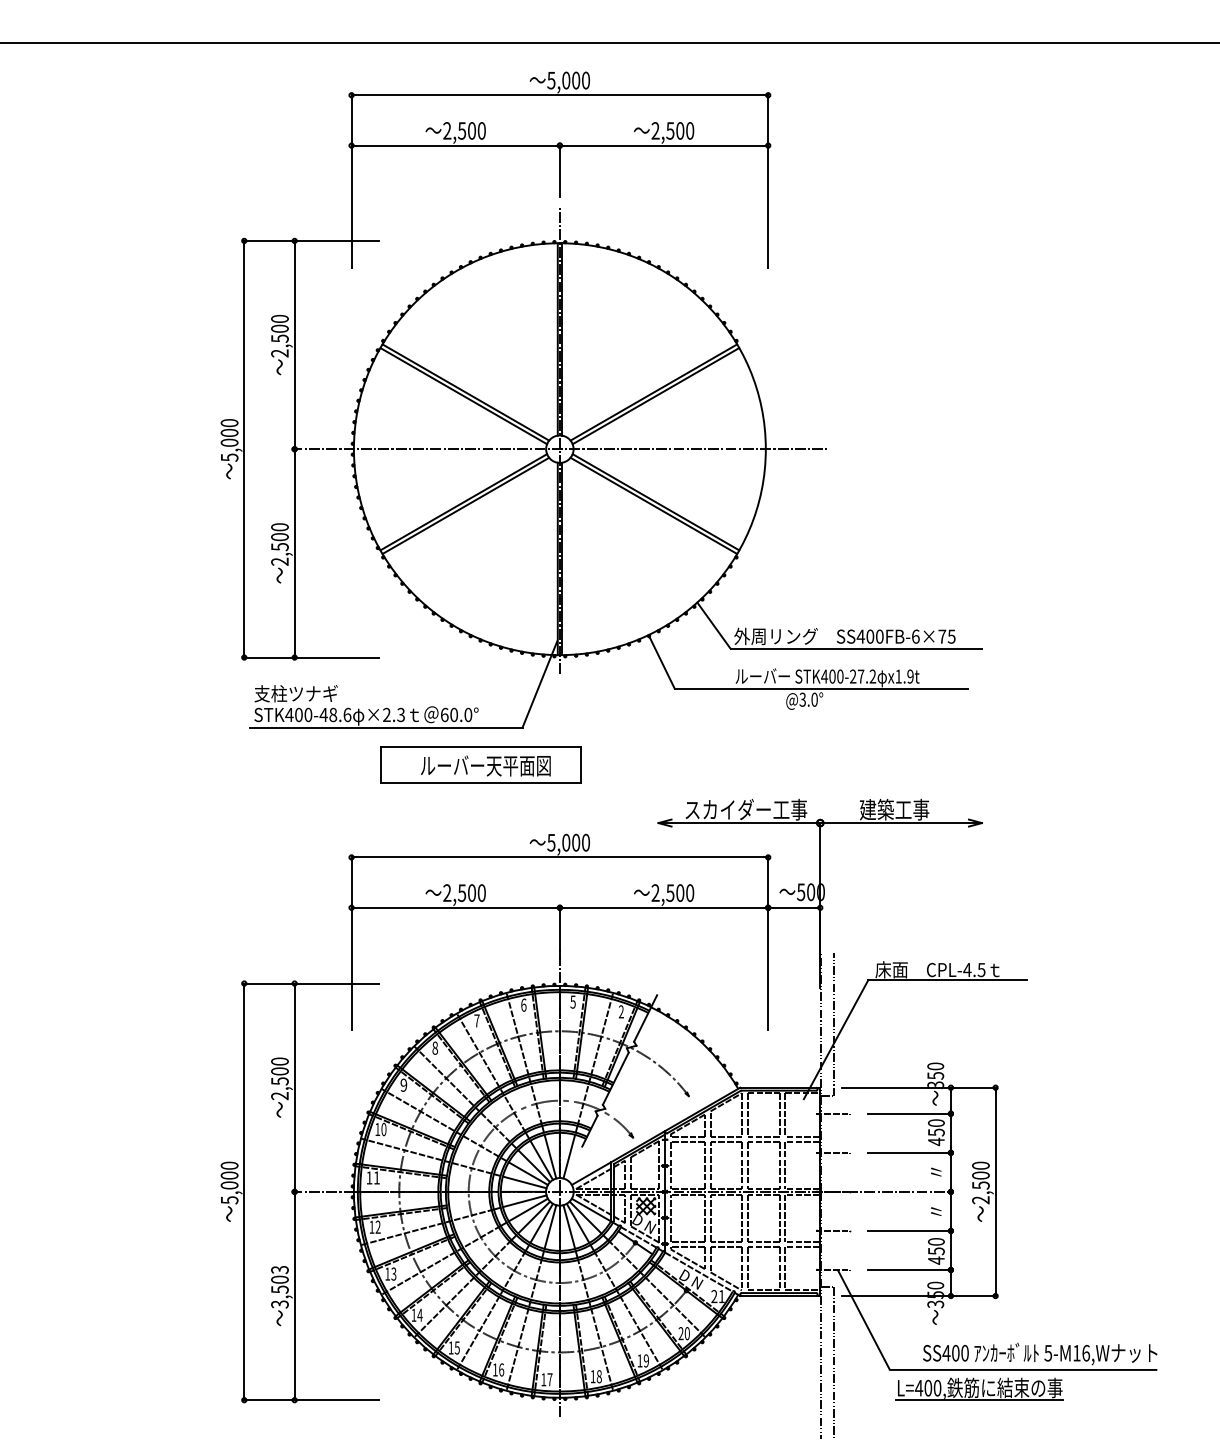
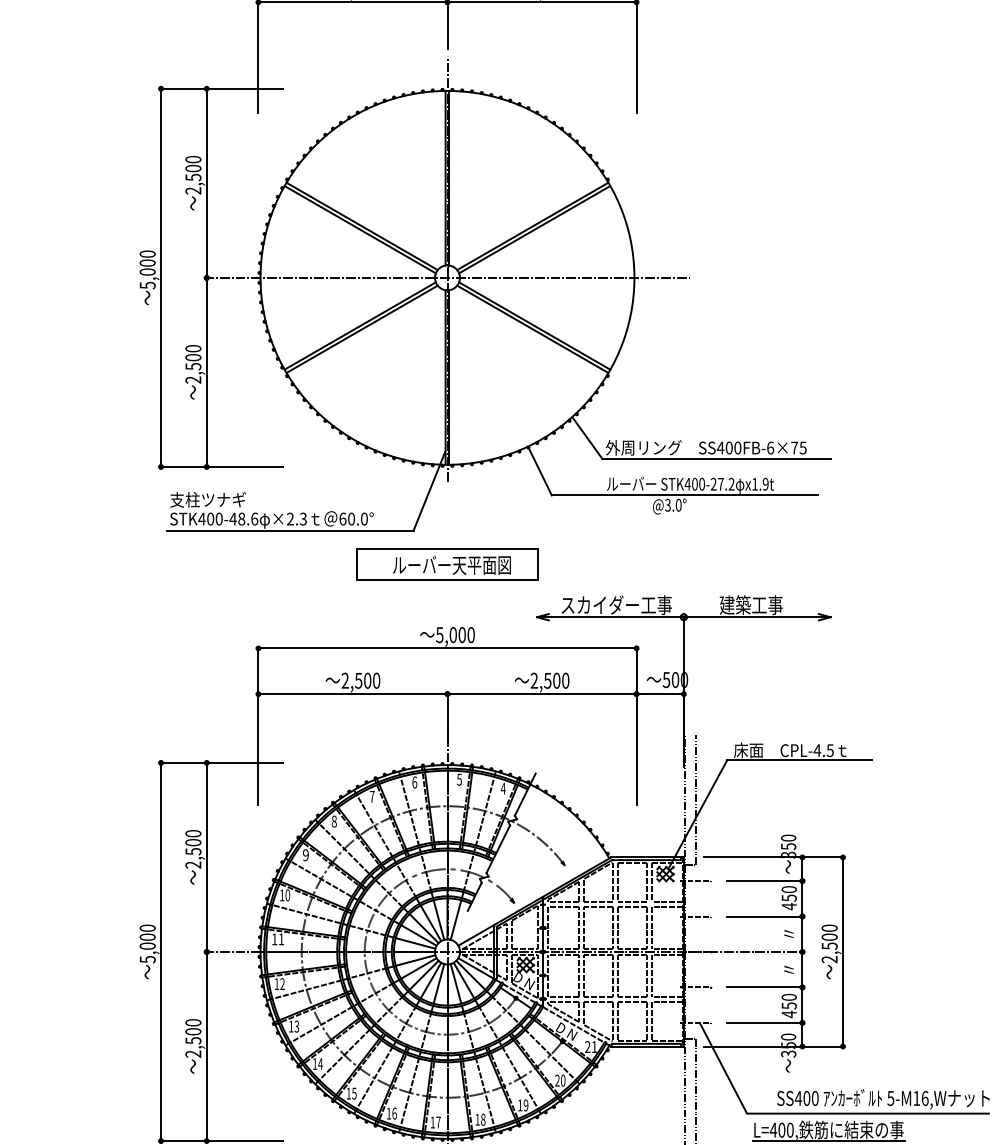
part: (480, 764) -> (447, 564), moved
text: (621, 1011) -> (503, 788), 2 -> 4
hatch: (799, 1105) -> (664, 873), added
text: (279, 1286) -> (192, 1037), 3,503 -> 2,500

